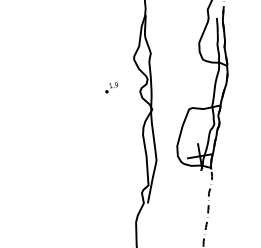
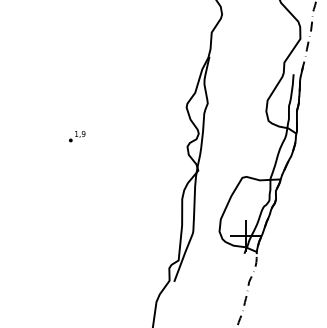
part: (111, 87) -> (77, 136), moved

